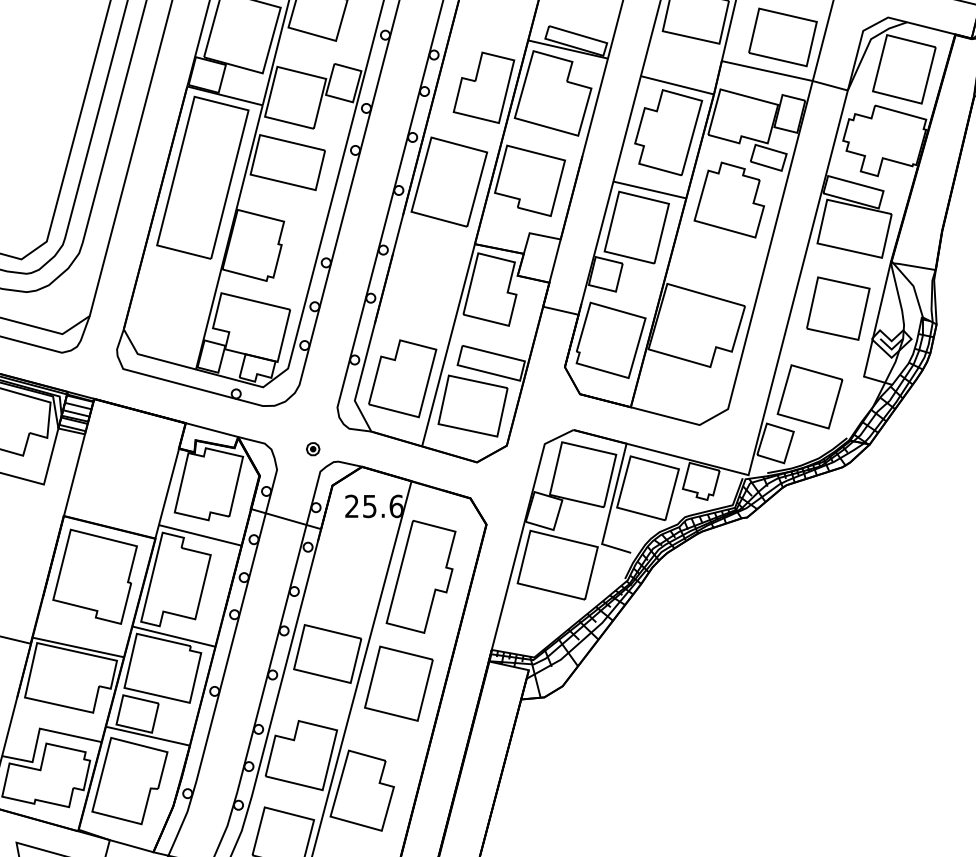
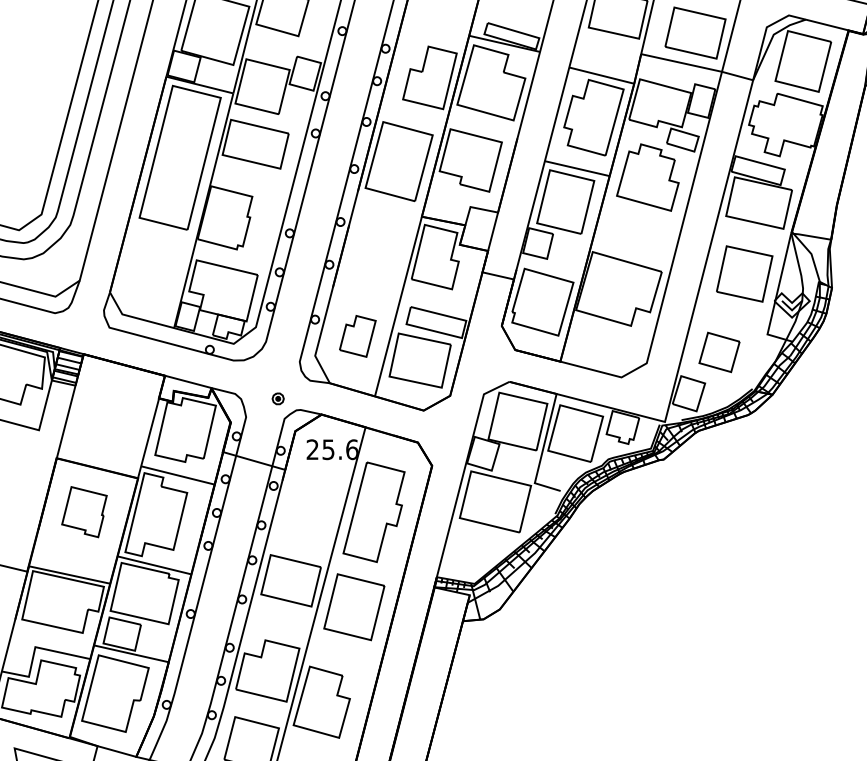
part: (402, 378) -> (357, 336), size x0.6
part: (809, 396) -> (719, 352), size x0.7
part: (94, 576) -> (83, 511), size x0.6

